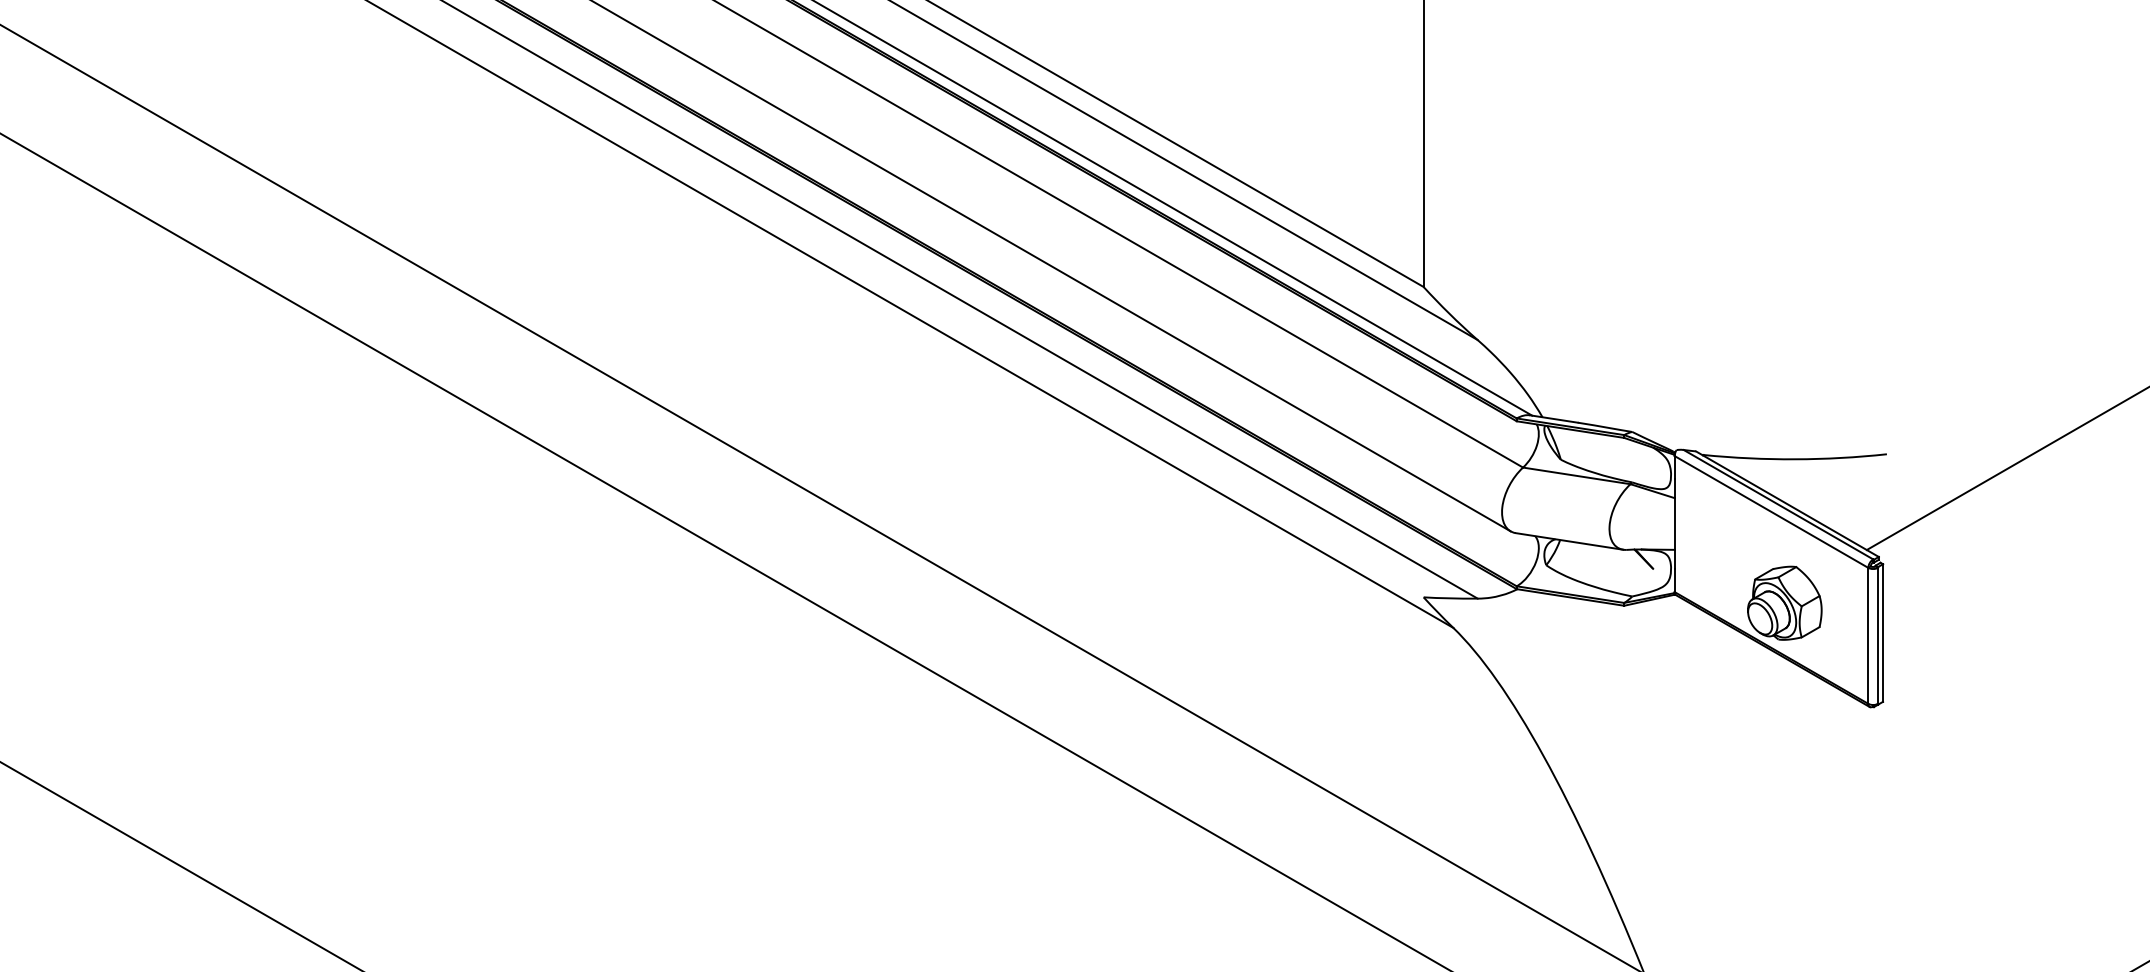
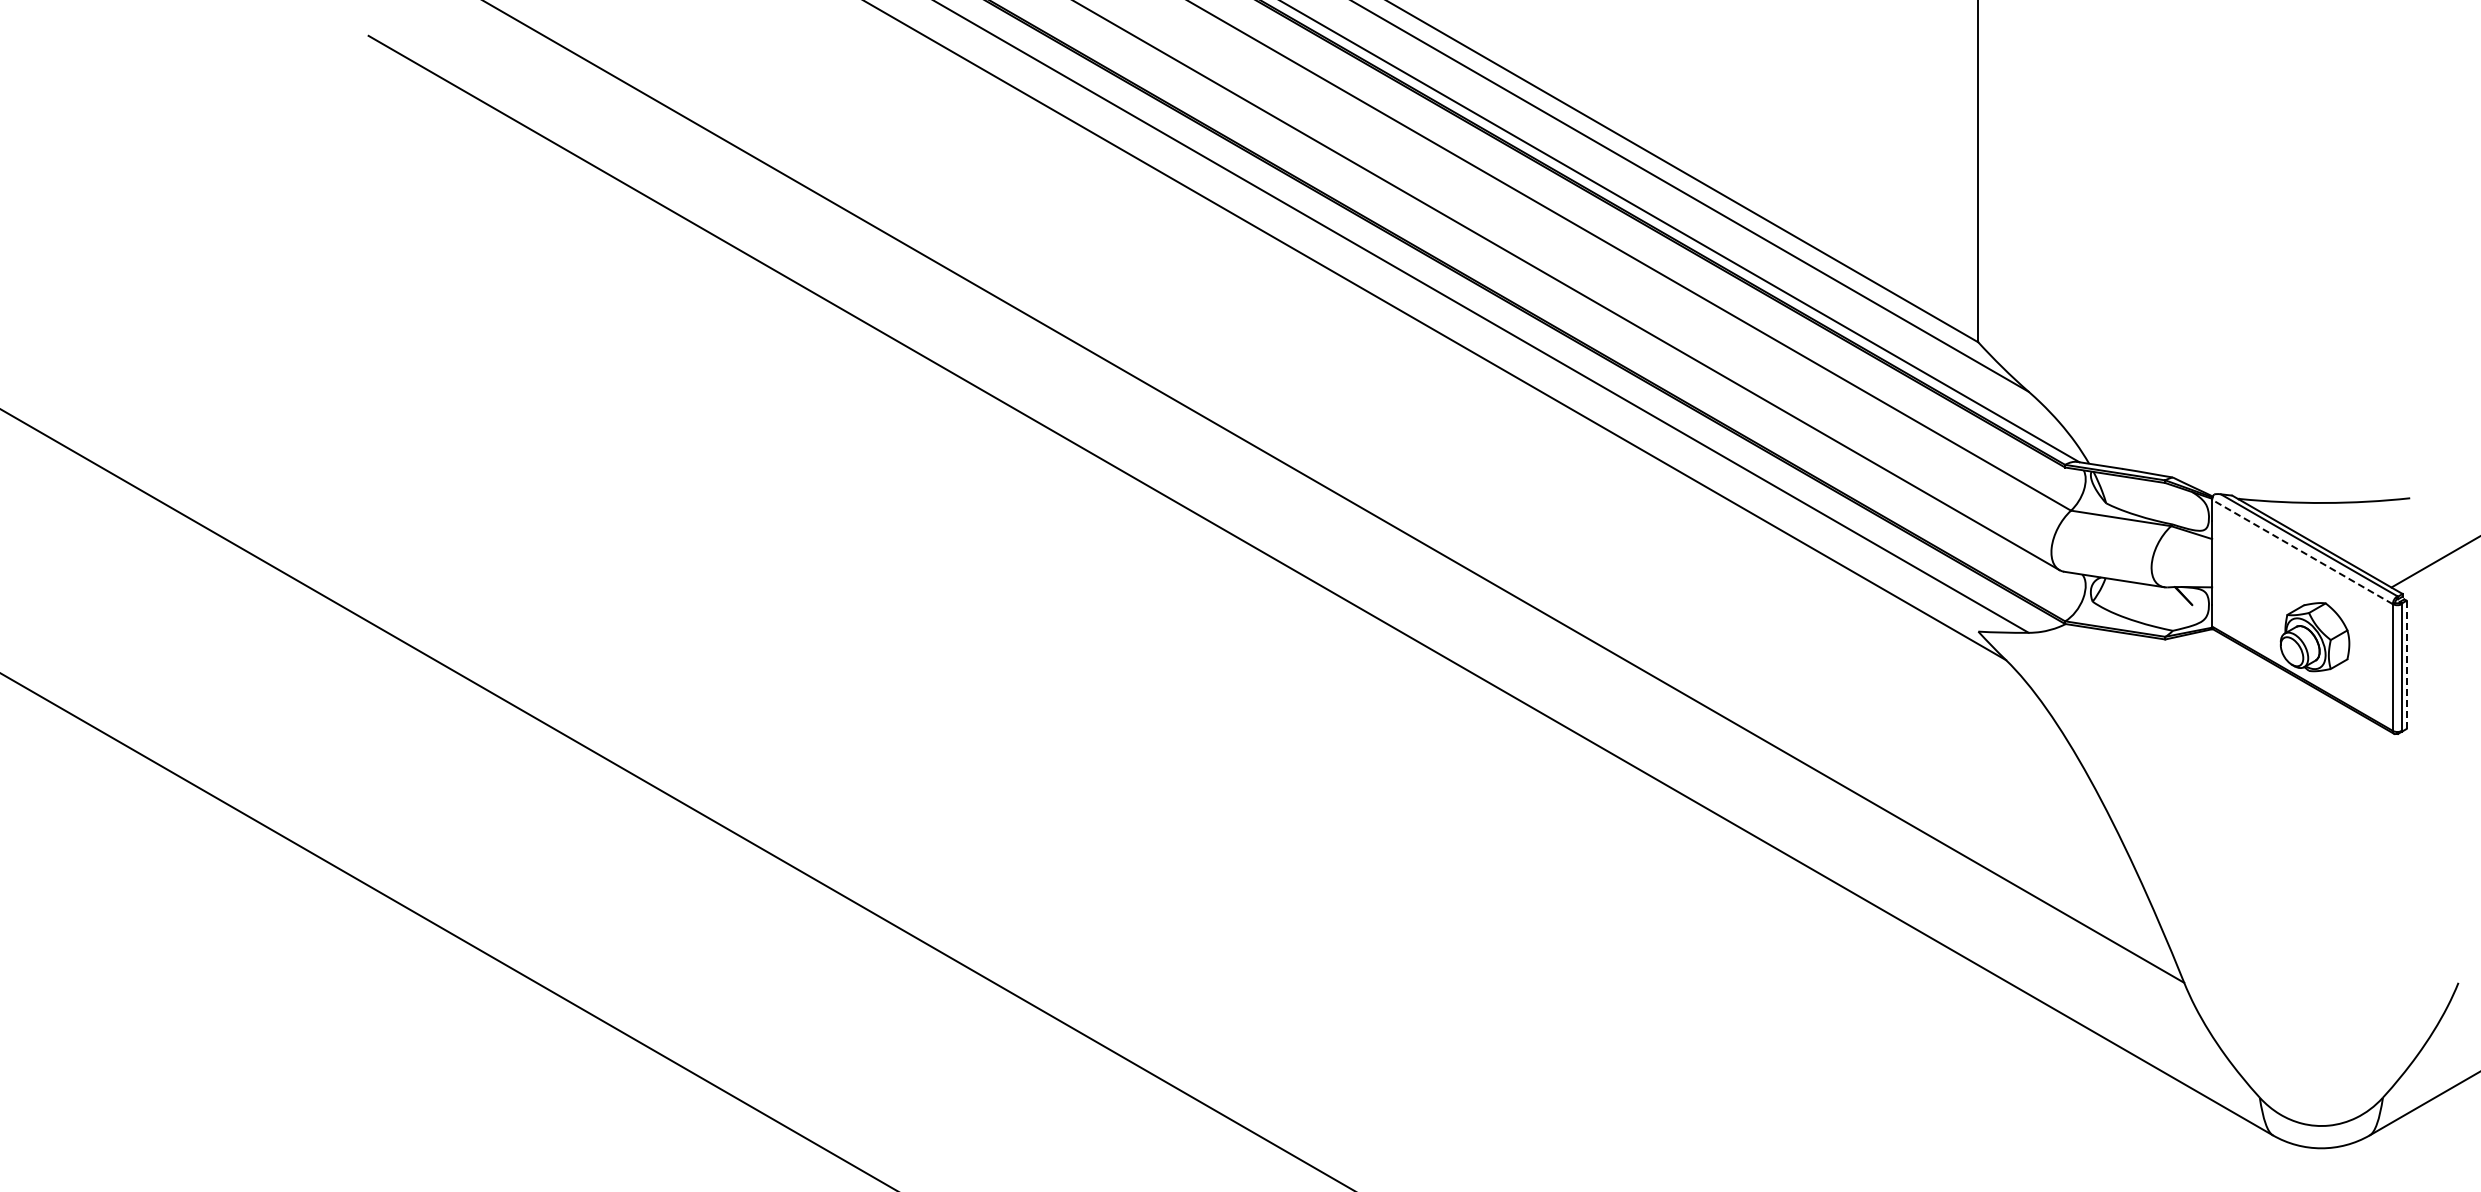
line: (1771, 511) -> (2302, 551), solid -> dashed
line: (1882, 633) -> (2406, 665), solid -> dashed

